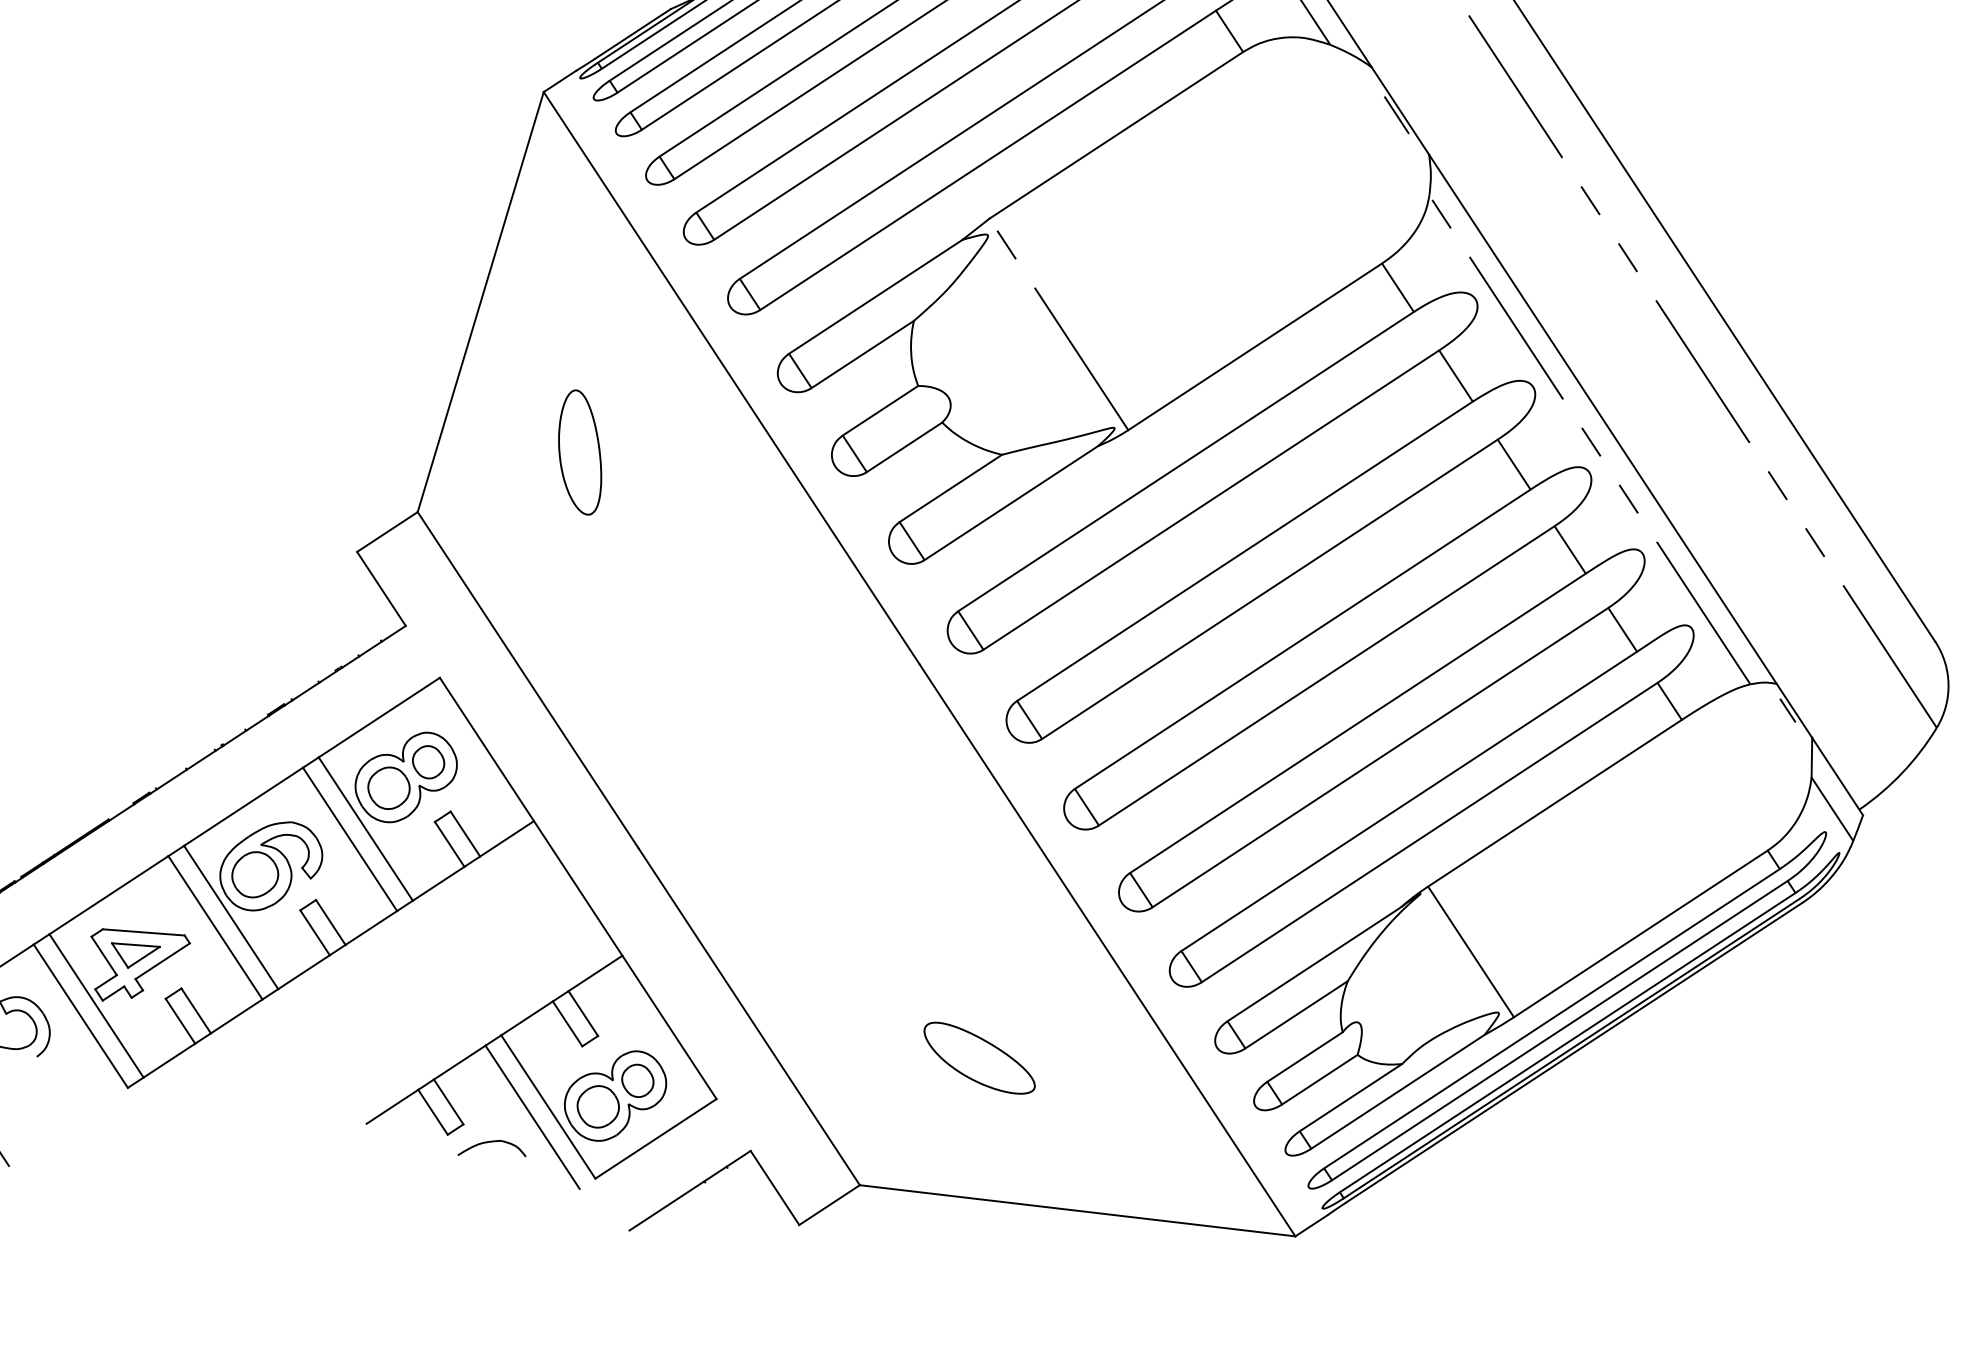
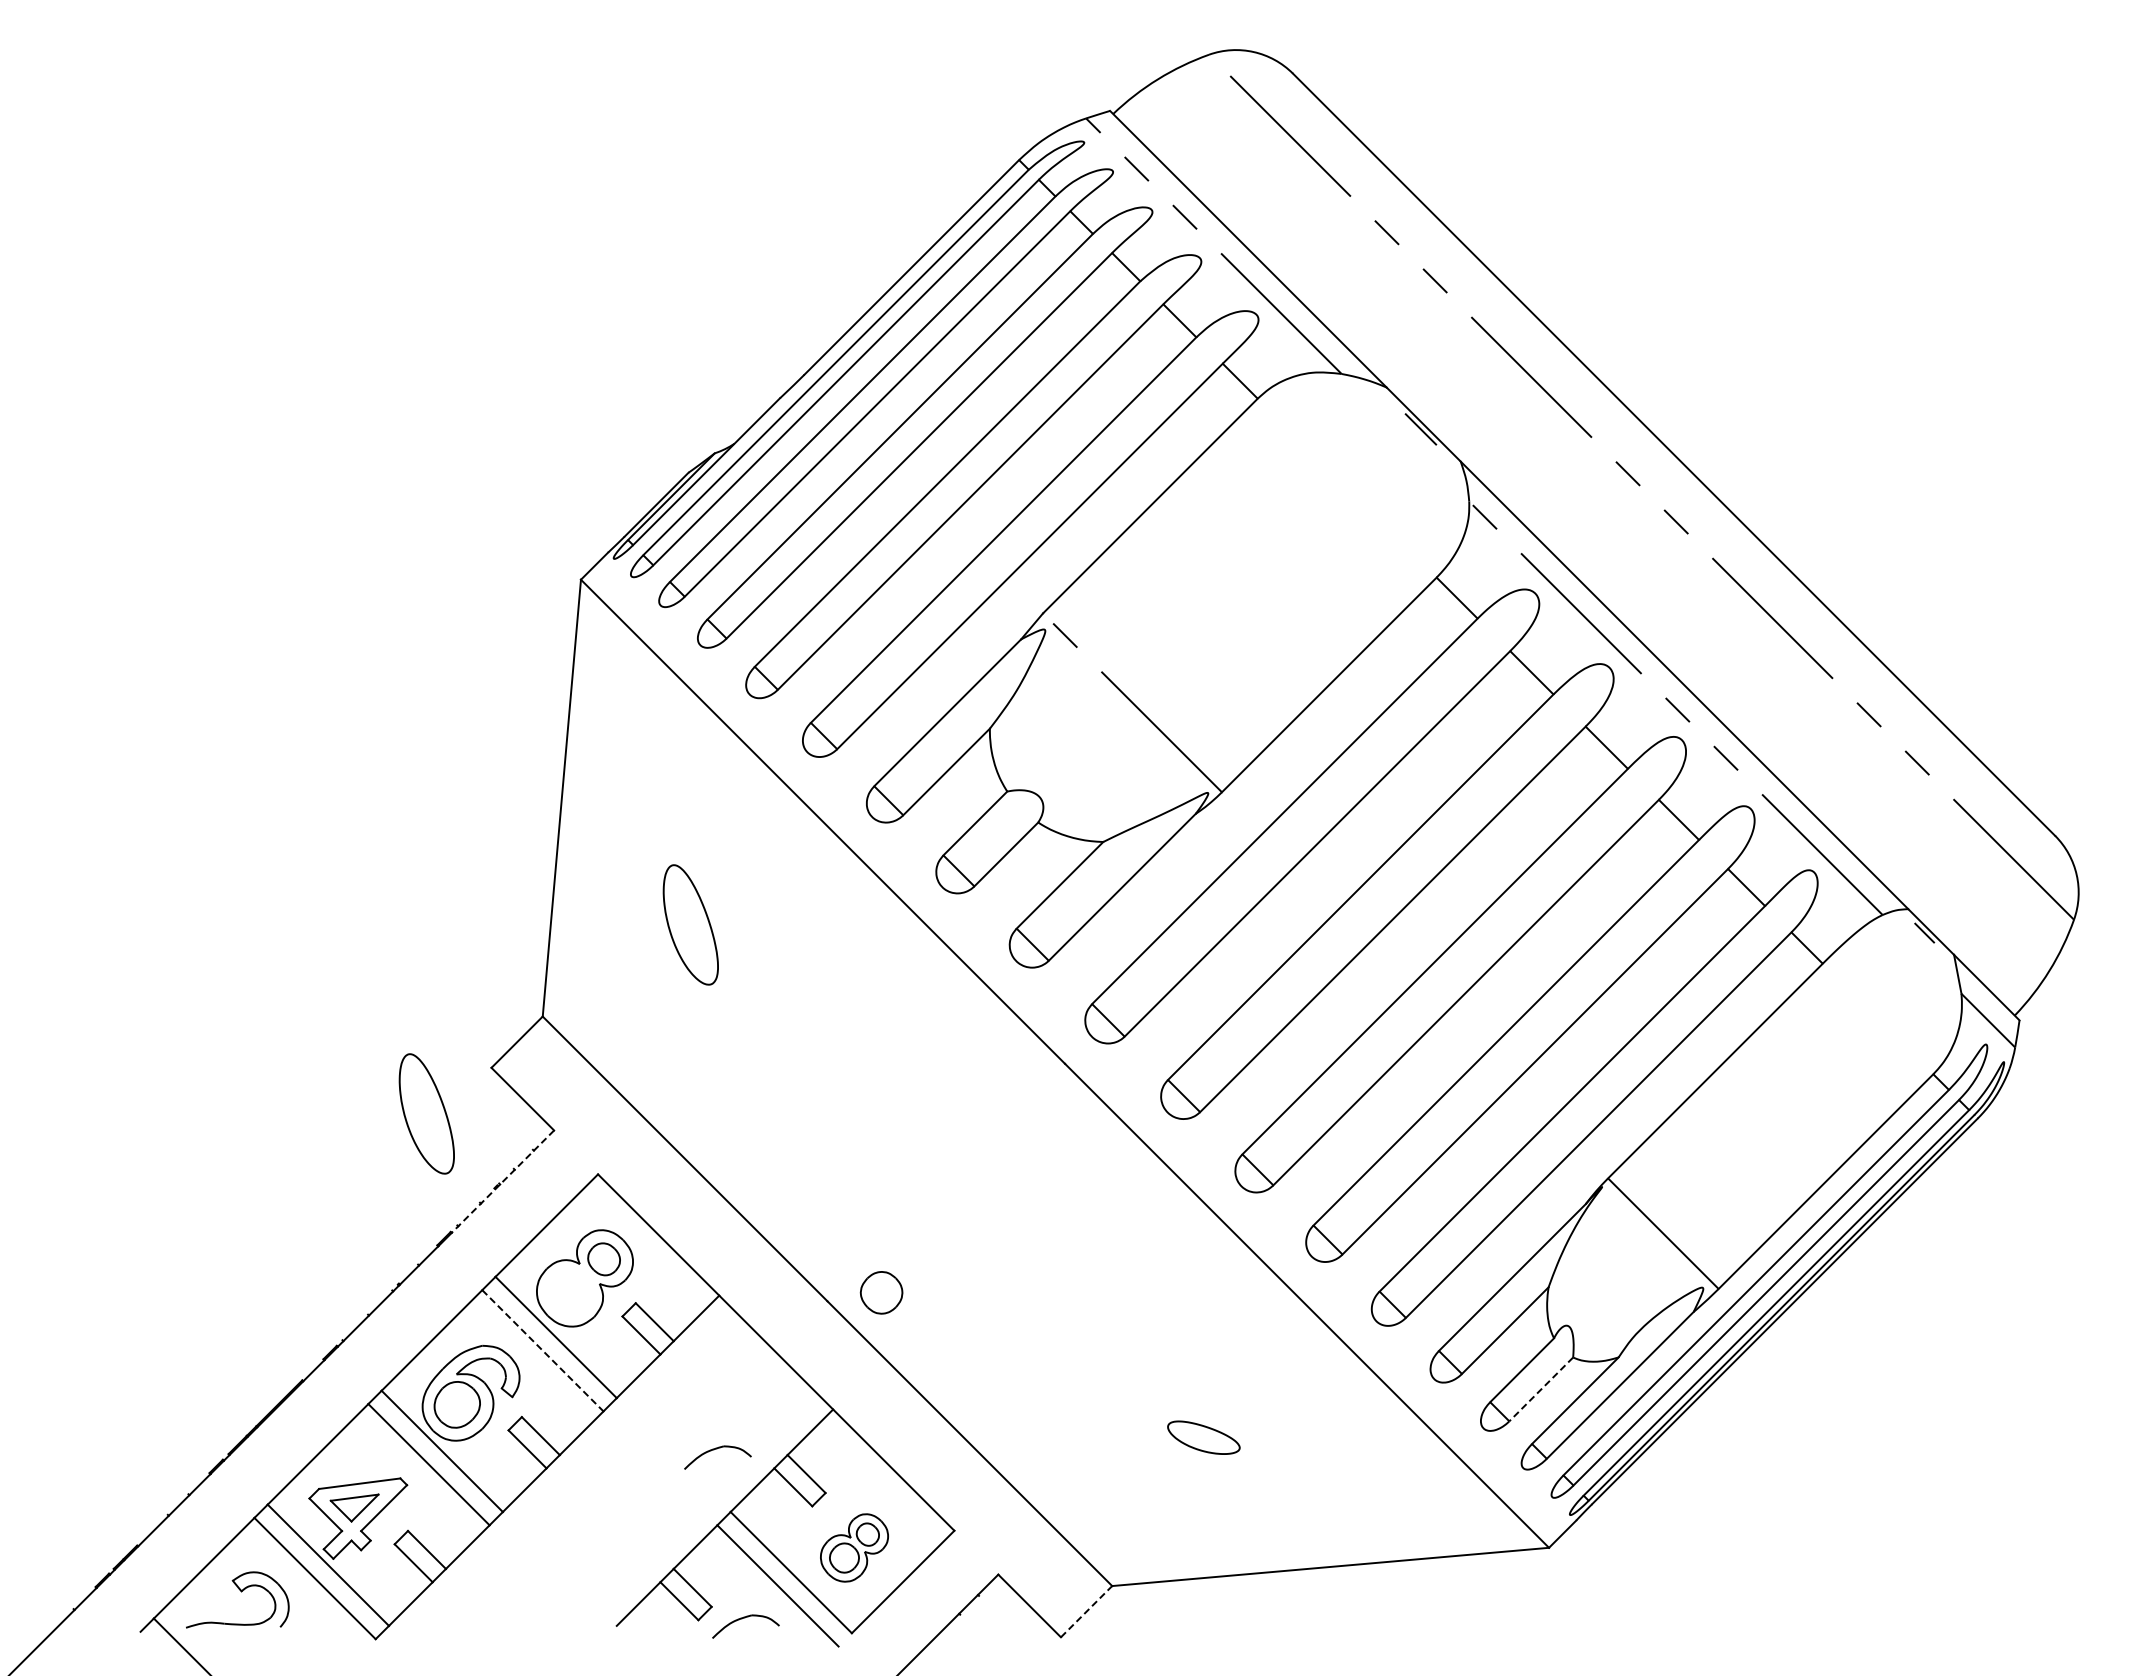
part: (284, 583) -> (426, 1113), added
line: (344, 666) -> (502, 1182), solid -> dashed
part: (388, 787) -> (881, 1292), moved
line: (349, 839) -> (542, 1350), solid -> dashed
part: (497, 971) -> (714, 1450), added
part: (979, 1058) -> (1203, 1437), size x0.6
line: (1319, 1079) -> (1540, 1389), solid -> dashed
part: (615, 1095) -> (854, 1547), size x0.7
line: (829, 1204) -> (1086, 1611), solid -> dashed

